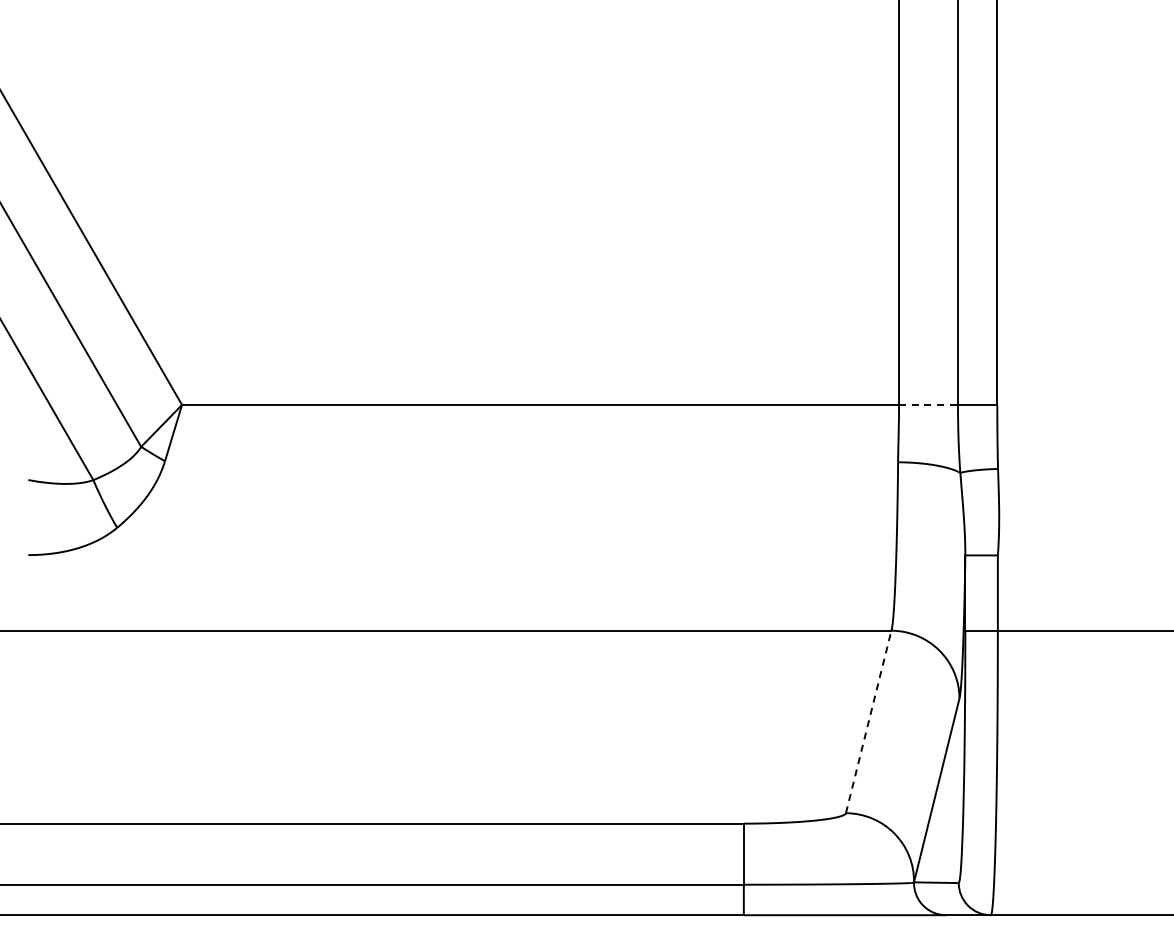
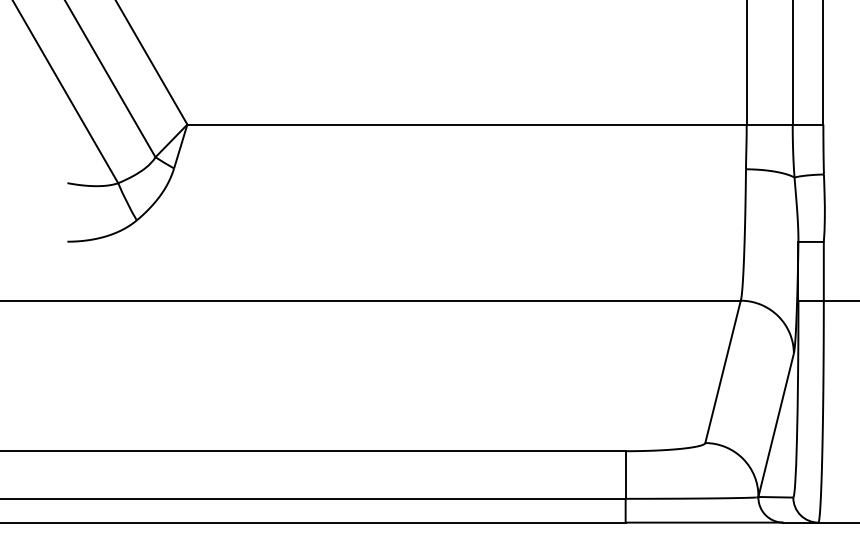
line: (929, 404) -> (770, 124), dashed -> solid
line: (868, 721) -> (722, 371), dashed -> solid

